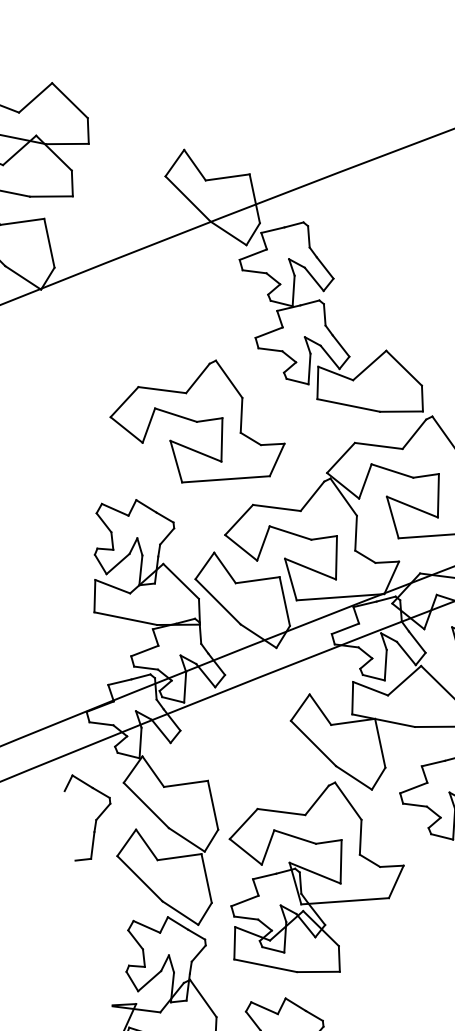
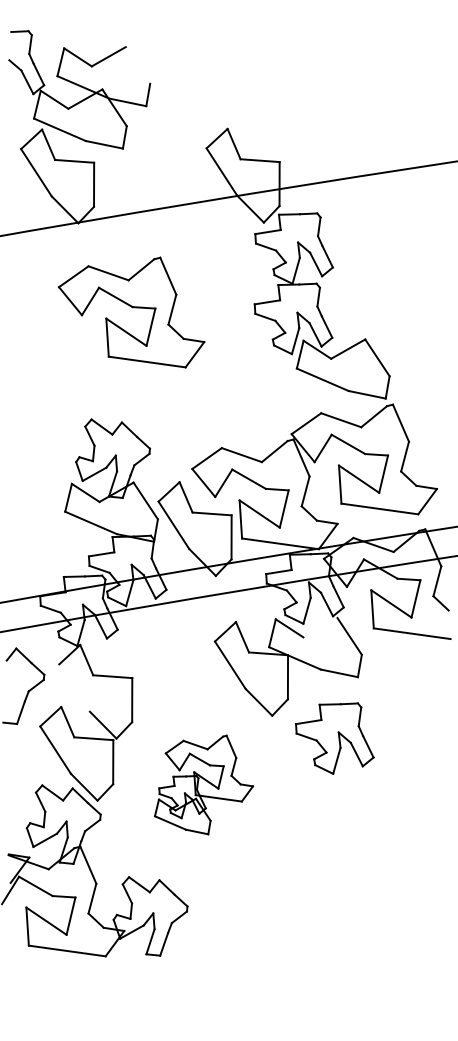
line: (69, 100) -> (137, 65), removed
part: (196, 428) -> (131, 312), moved
line: (404, 680) -> (320, 627), removed
line: (146, 804) -> (74, 687), removed
part: (311, 882) -> (203, 784), size x0.6

